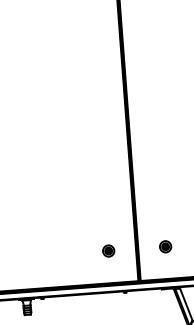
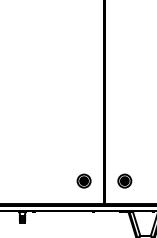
part: (165, 247) -> (124, 181), size x1.6
part: (108, 251) -> (83, 181), size x1.6

